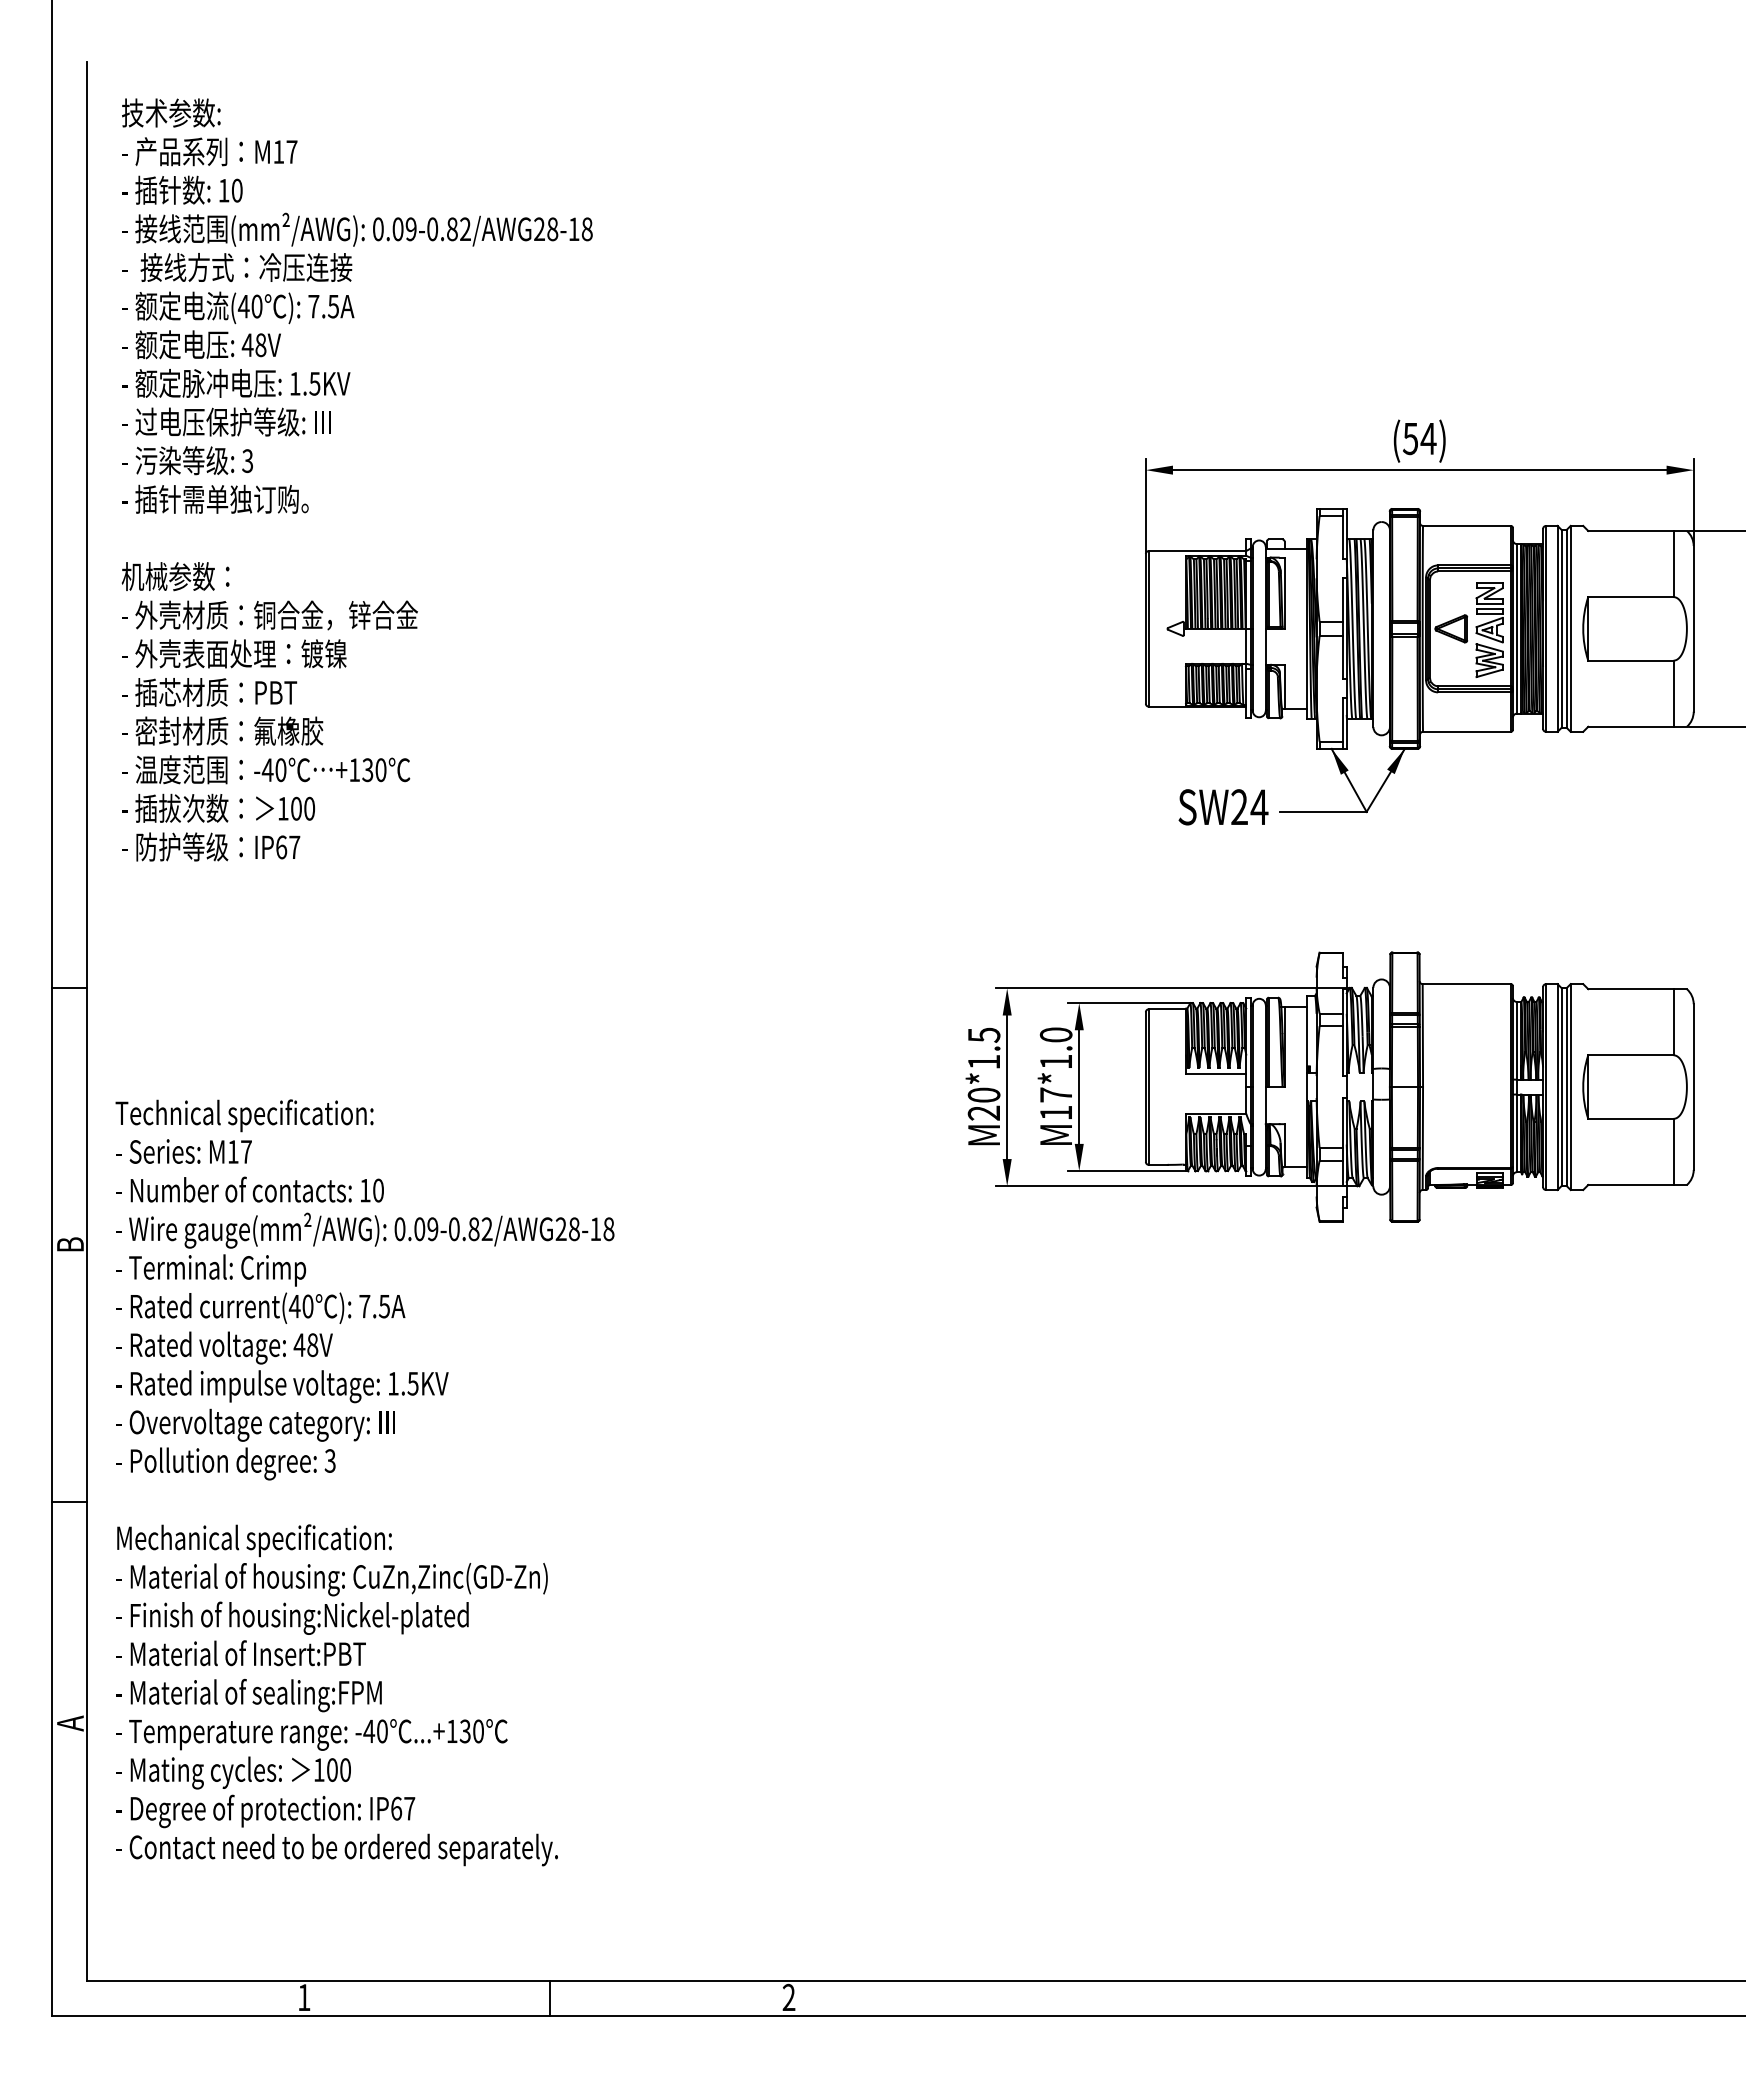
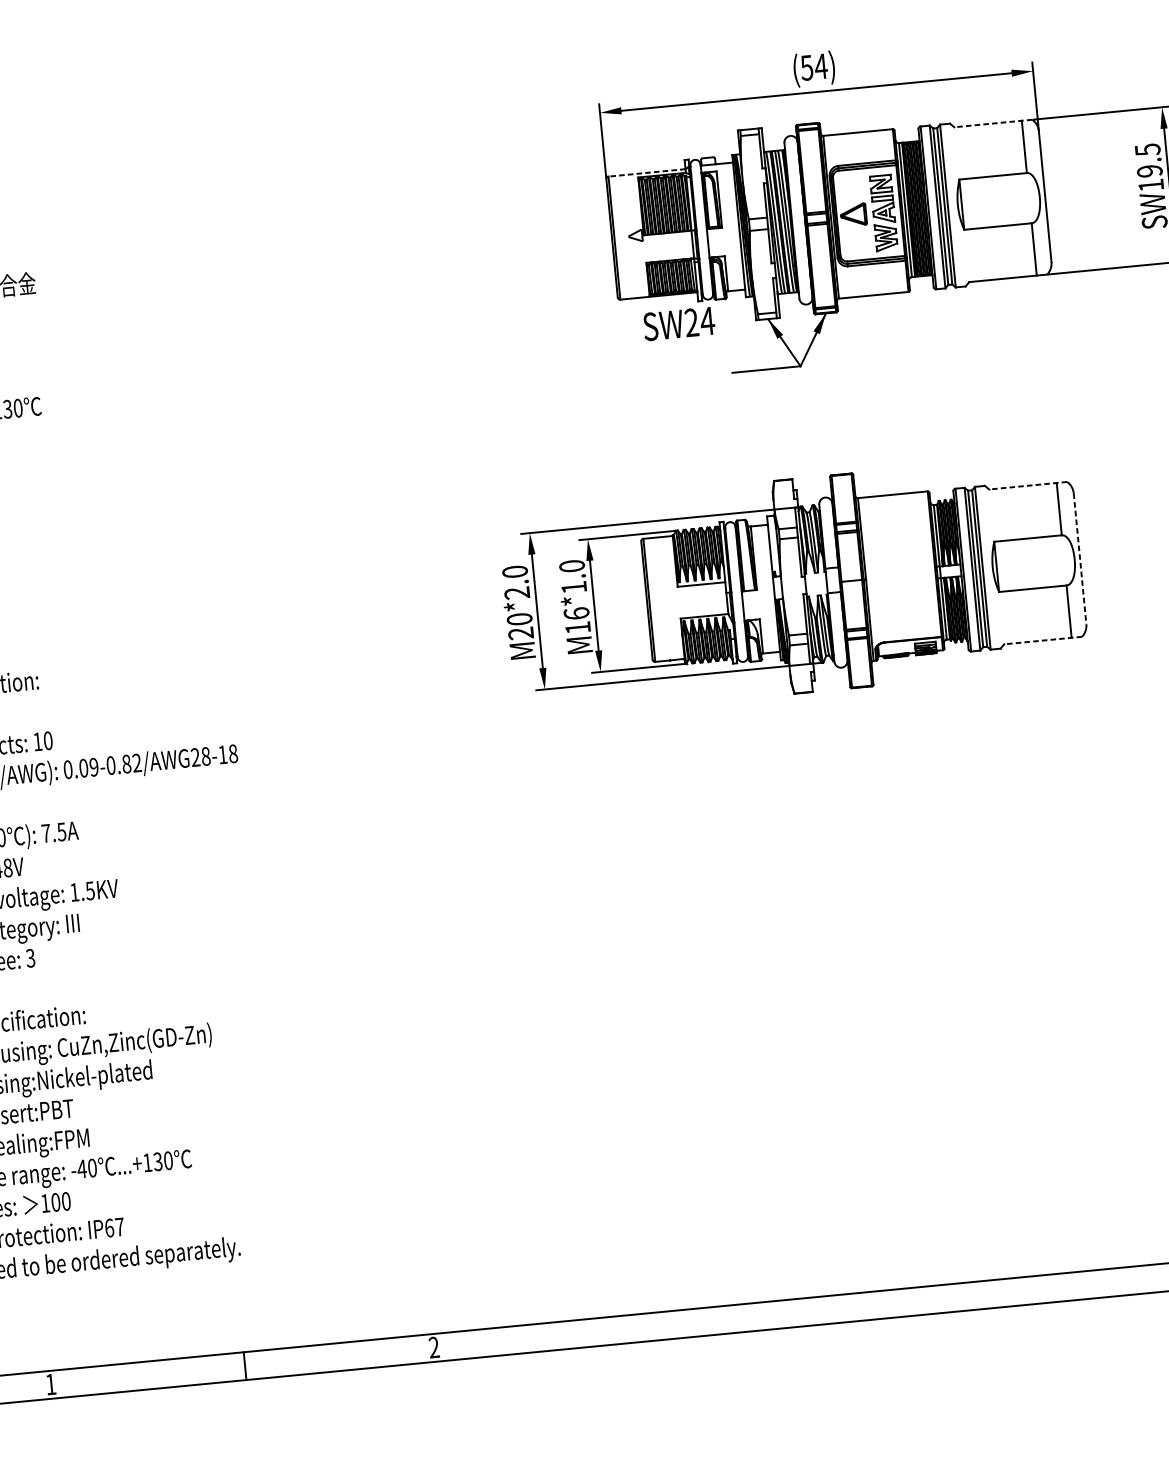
line: (1637, 530) -> (993, 123), solid -> dashed
line: (1197, 551) -> (647, 173), solid -> dashed
text: (1223, 807) -> (679, 324), moved
line: (1637, 989) -> (1028, 486), solid -> dashed
text: (983, 1048) -> (515, 582), M20*1.5 -> M20*2.0
line: (1693, 1087) -> (1079, 559), solid -> dashed
text: (1055, 1094) -> (576, 613), M17*1.0 -> M16*1.0
line: (1637, 1185) -> (1043, 640), solid -> dashed

